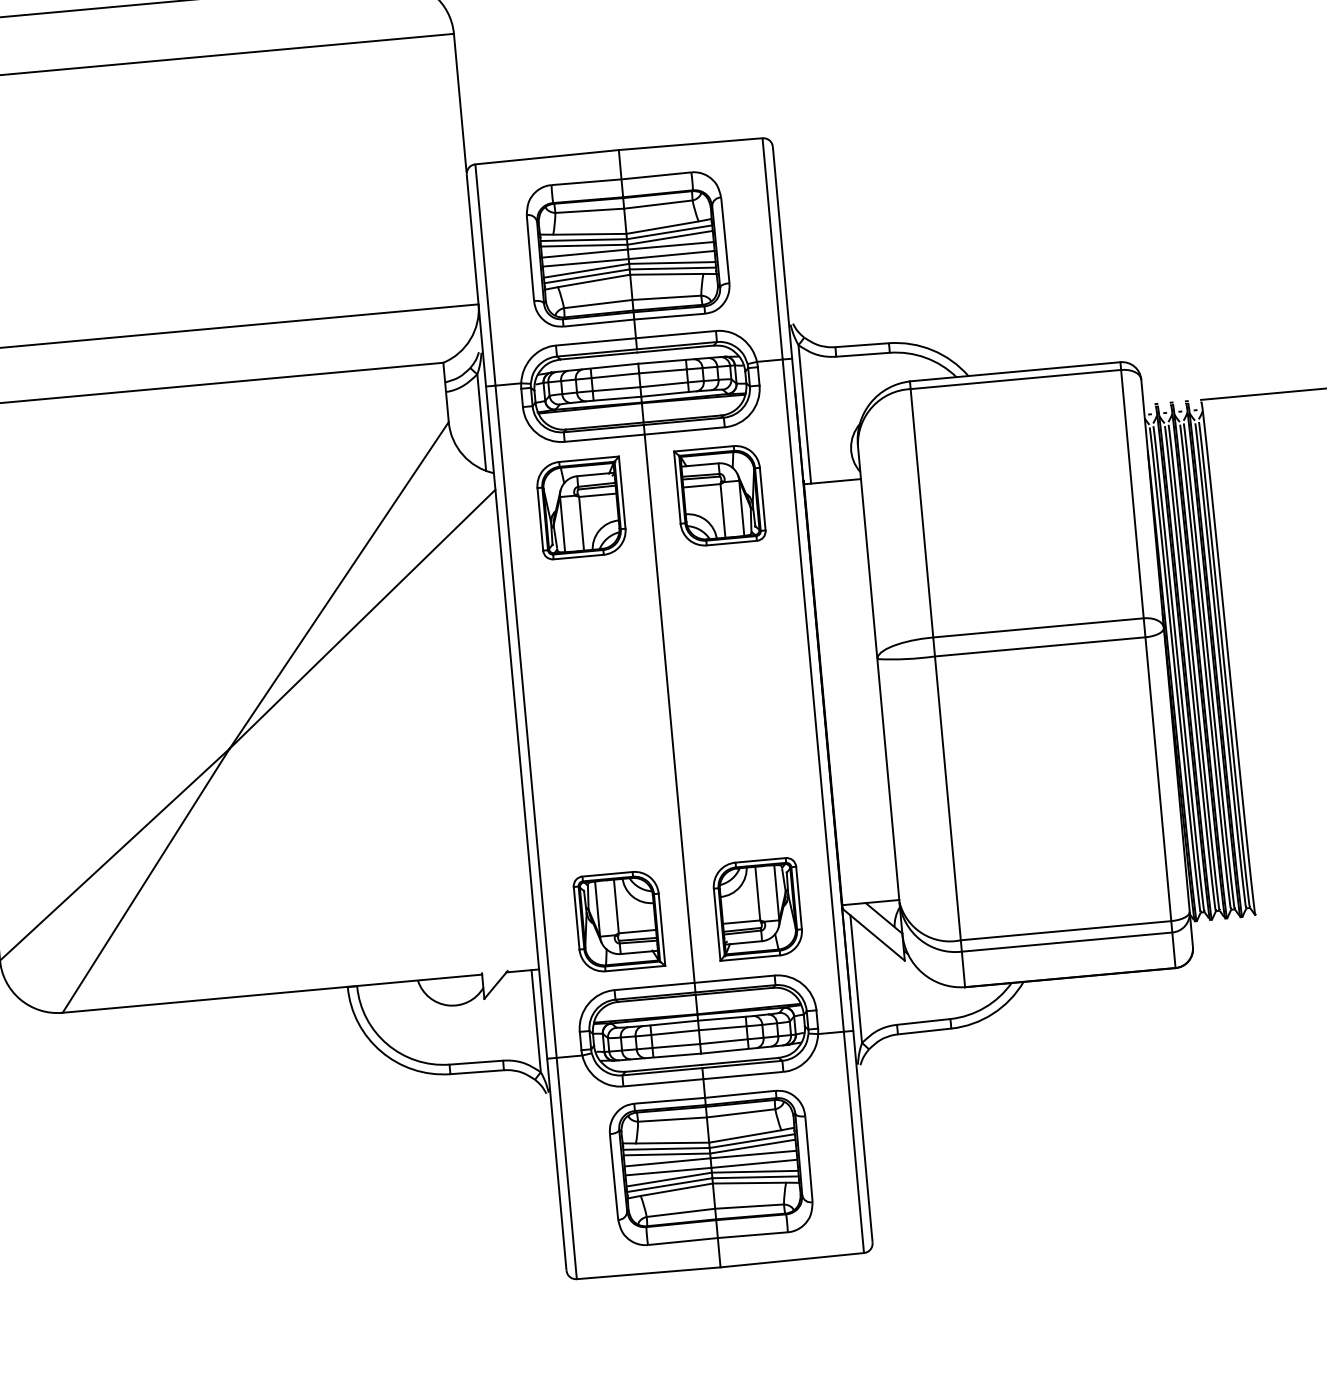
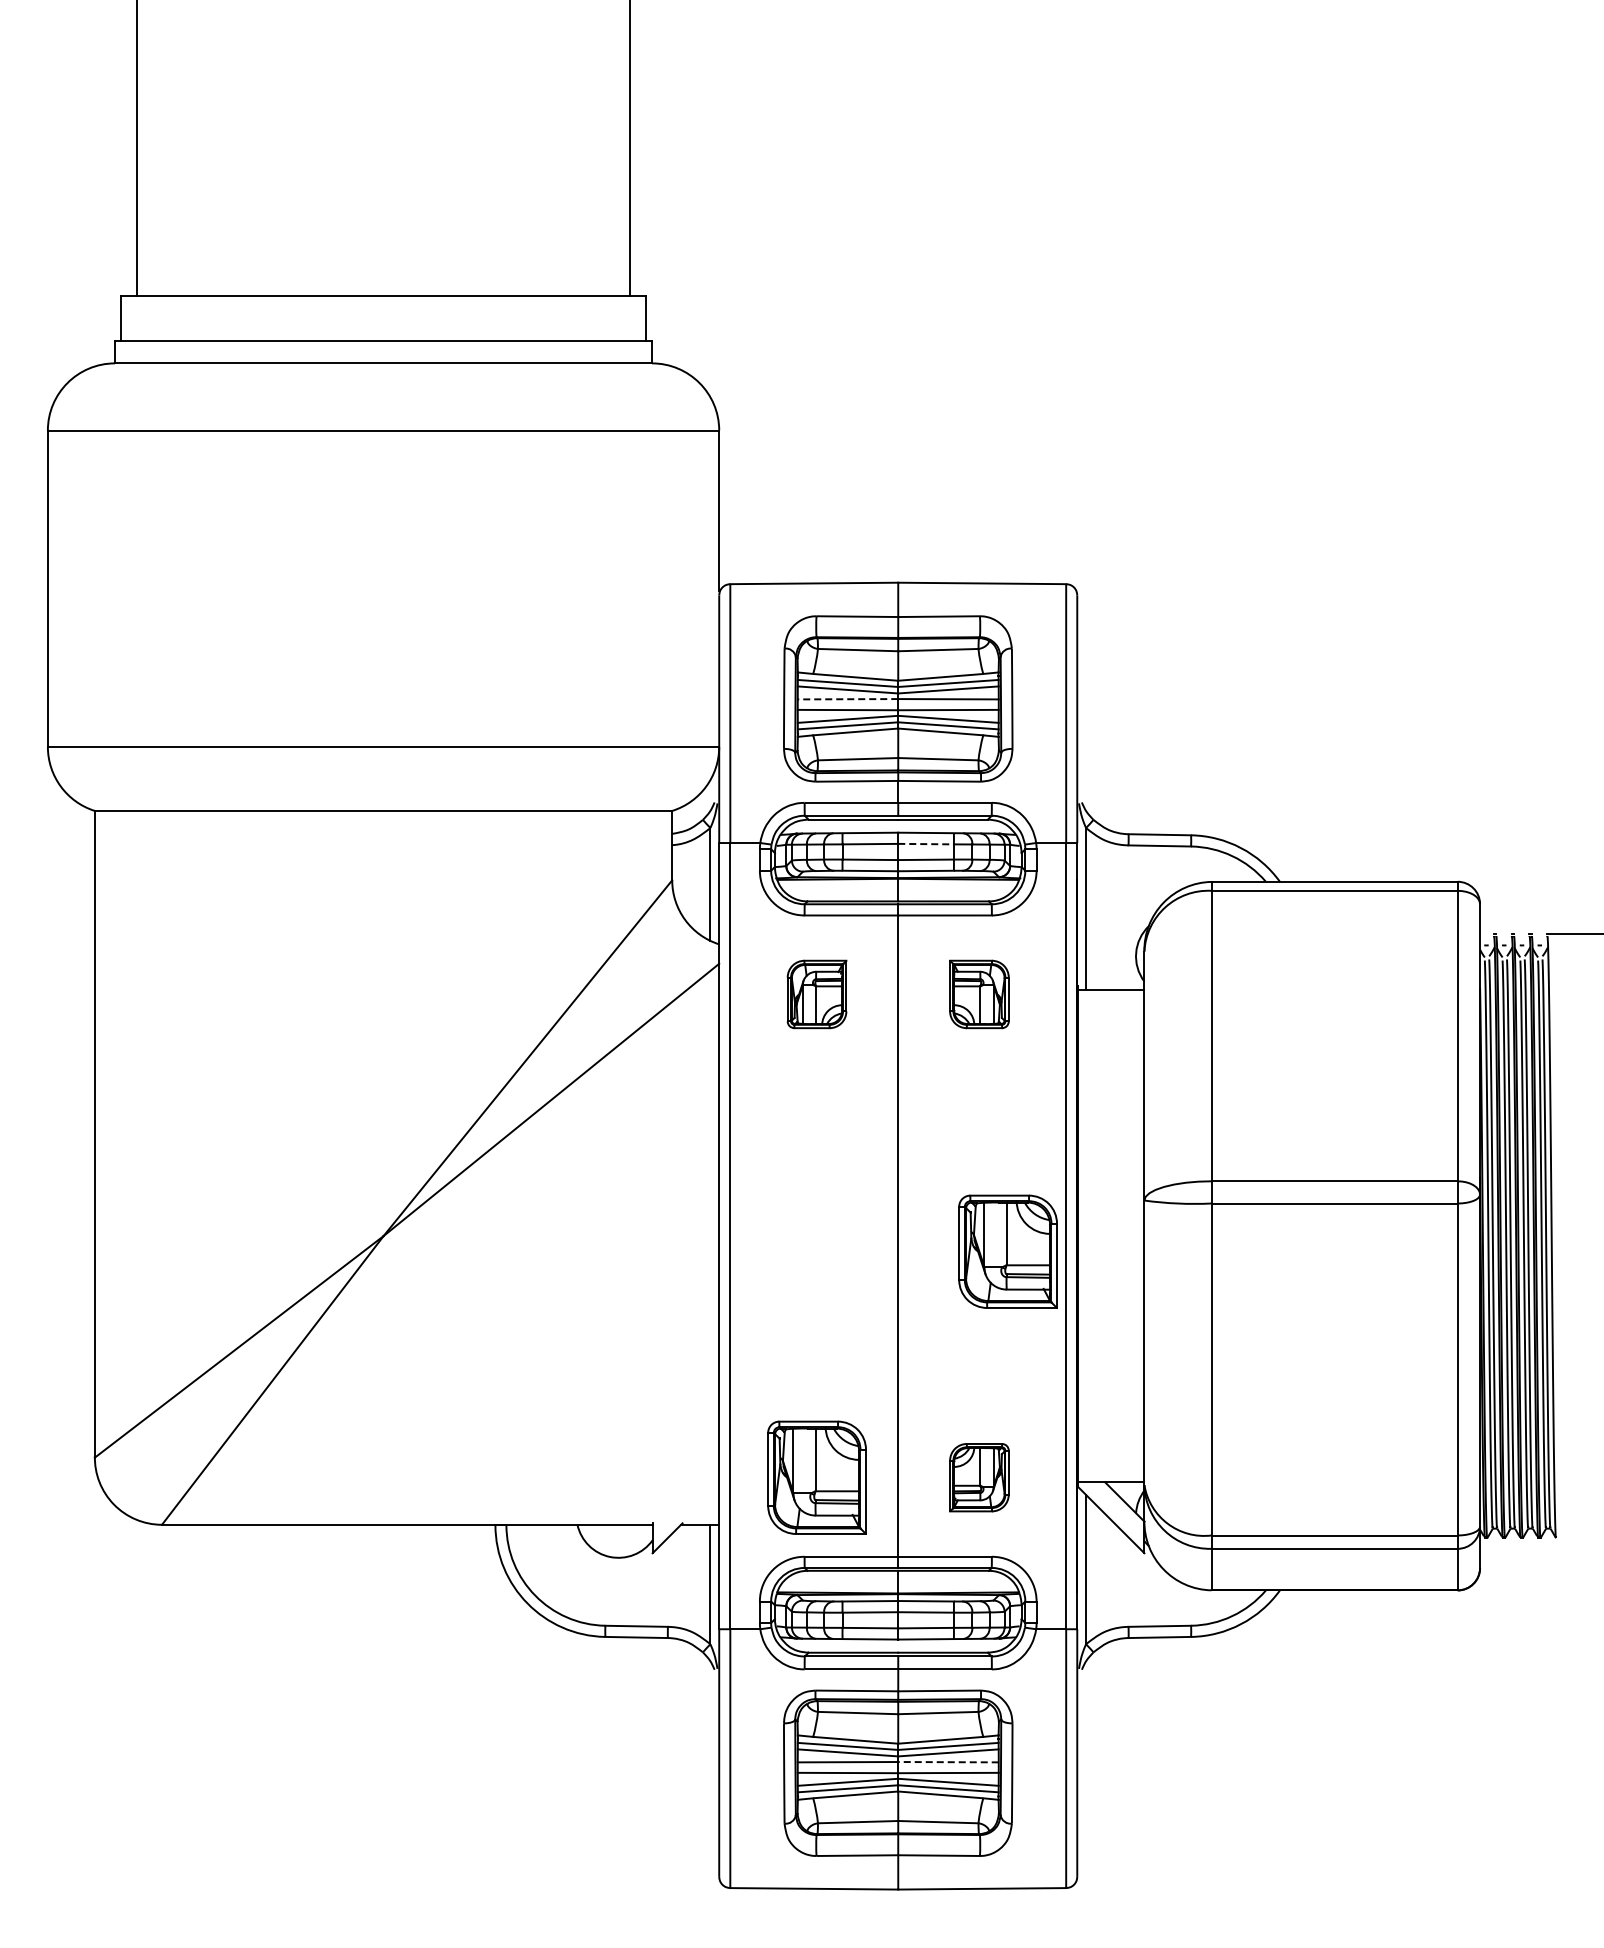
line: (584, 253) -> (847, 699), solid -> dashed
line: (663, 371) -> (926, 844), solid -> dashed
part: (720, 495) -> (979, 994), size x0.6
part: (580, 508) -> (816, 994), size x0.6
part: (764, 713) -> (1007, 1251), added
part: (757, 908) -> (979, 1477), size x0.6
line: (752, 1154) -> (947, 1762), solid -> dashed

